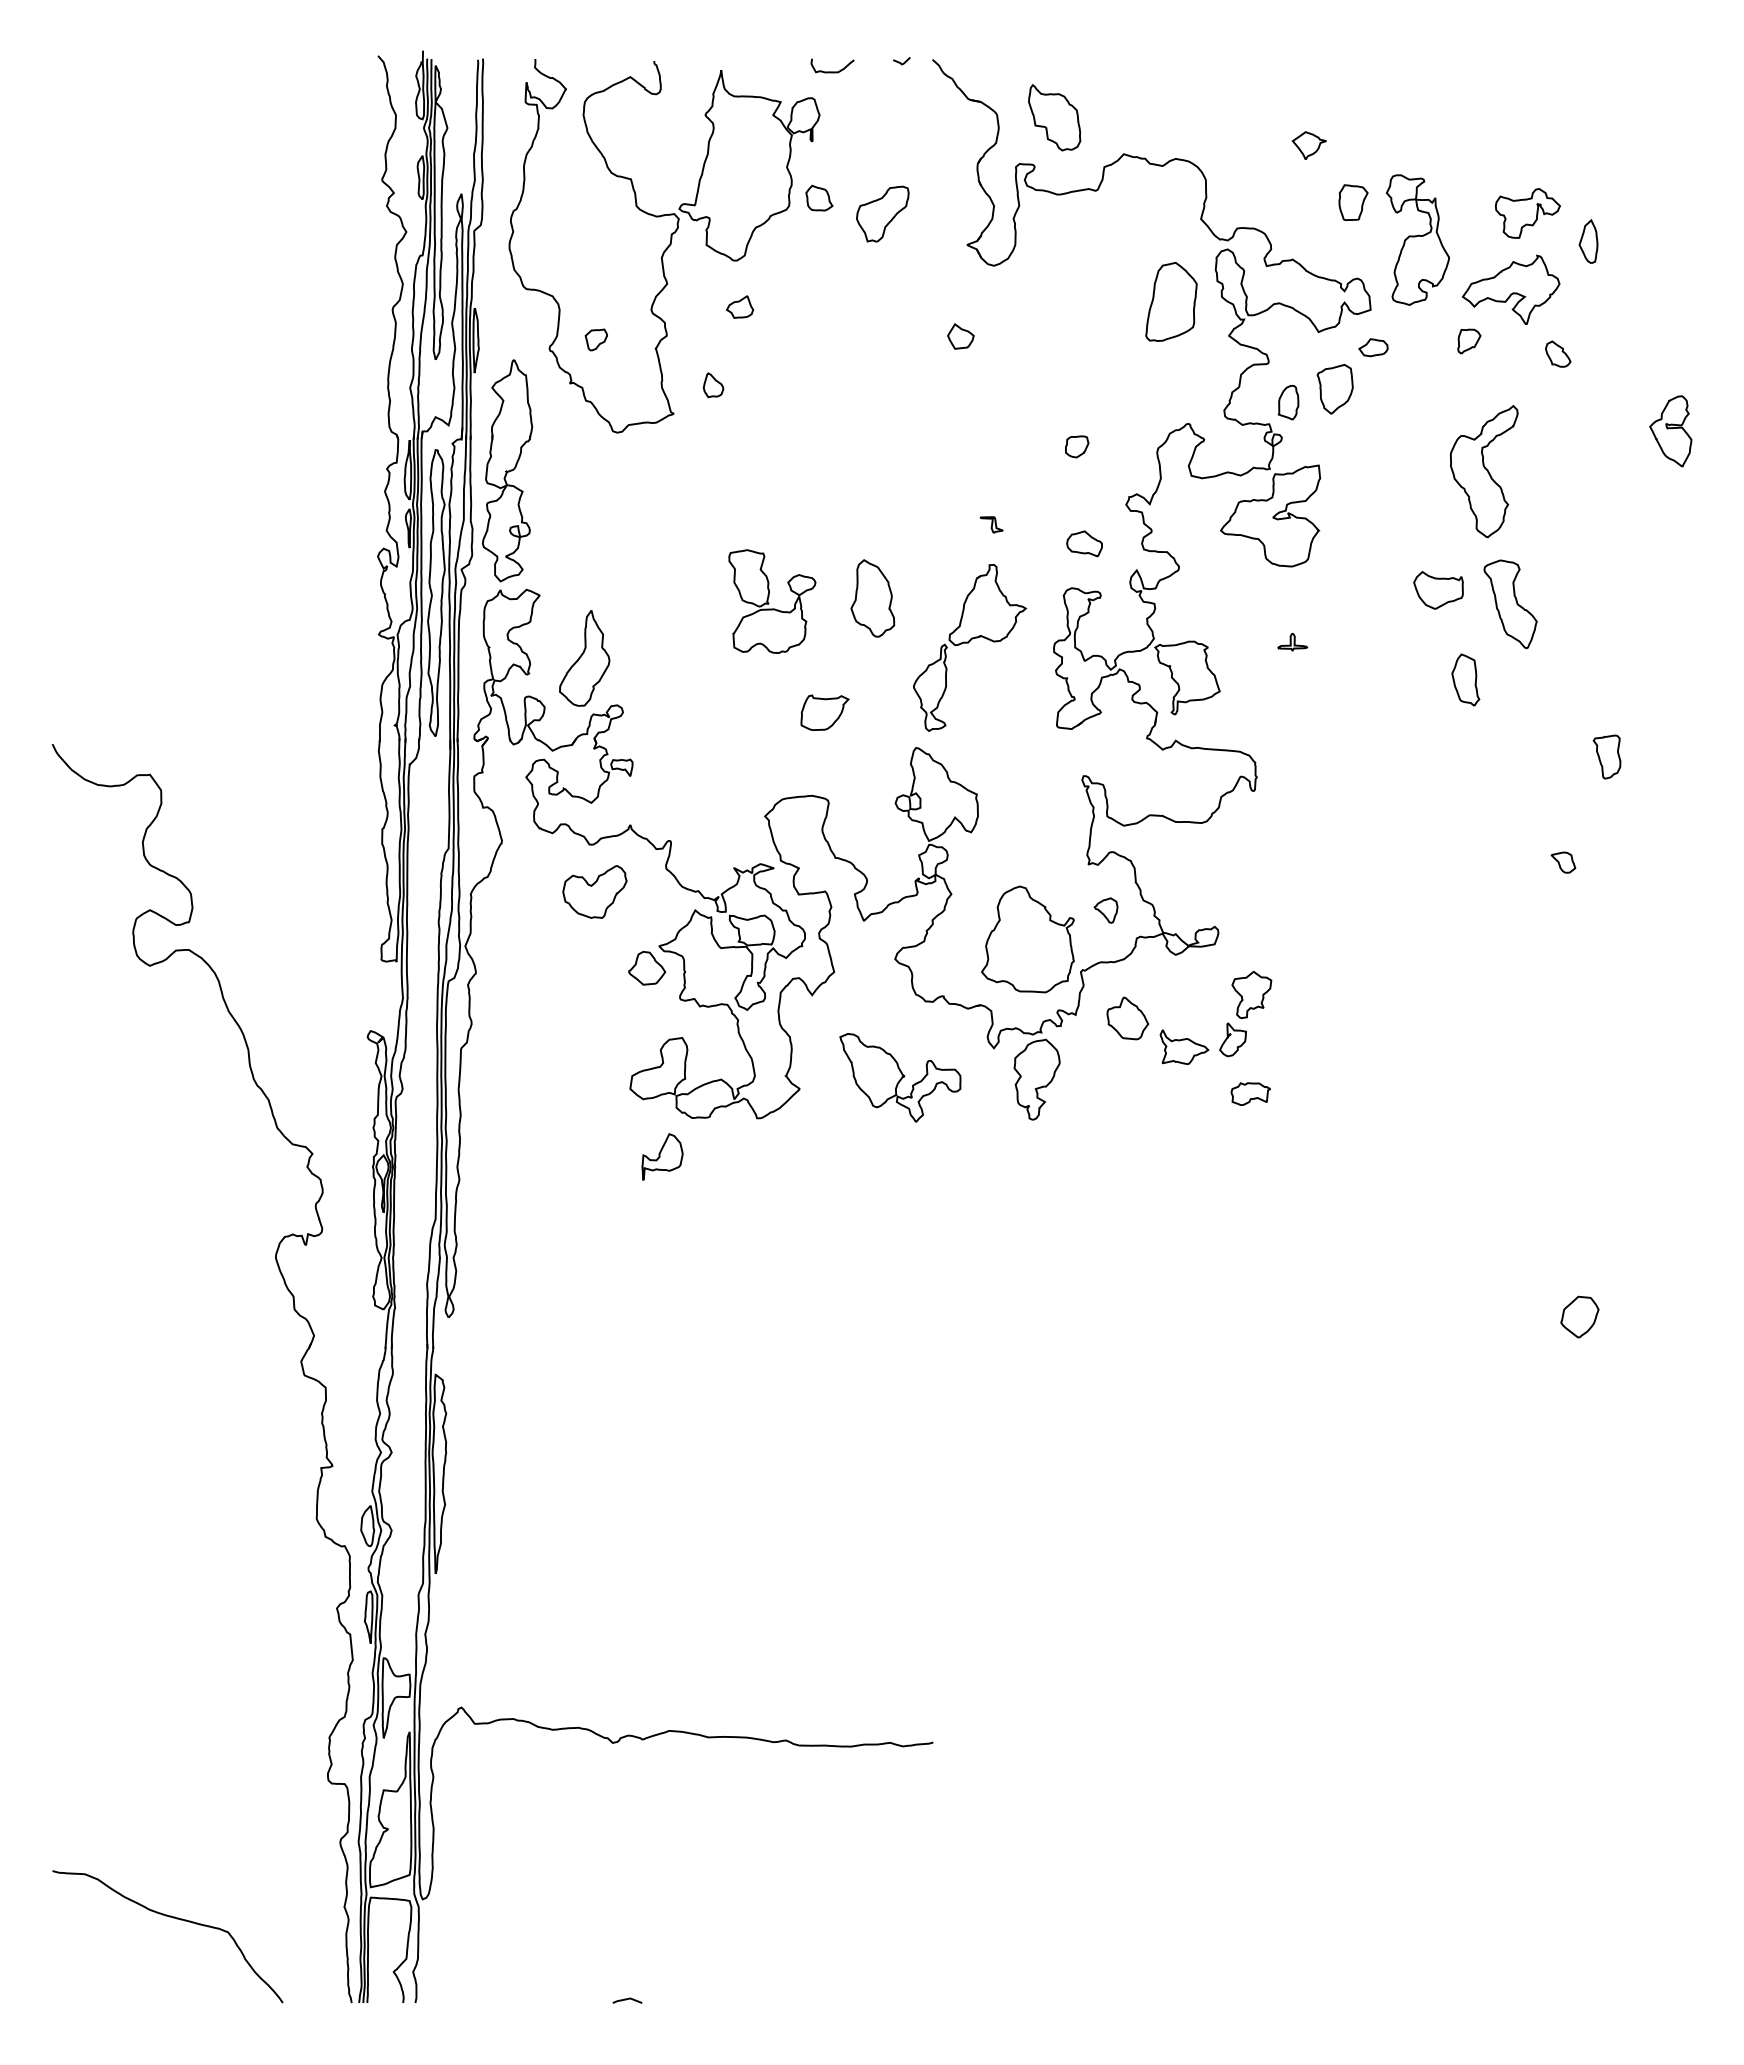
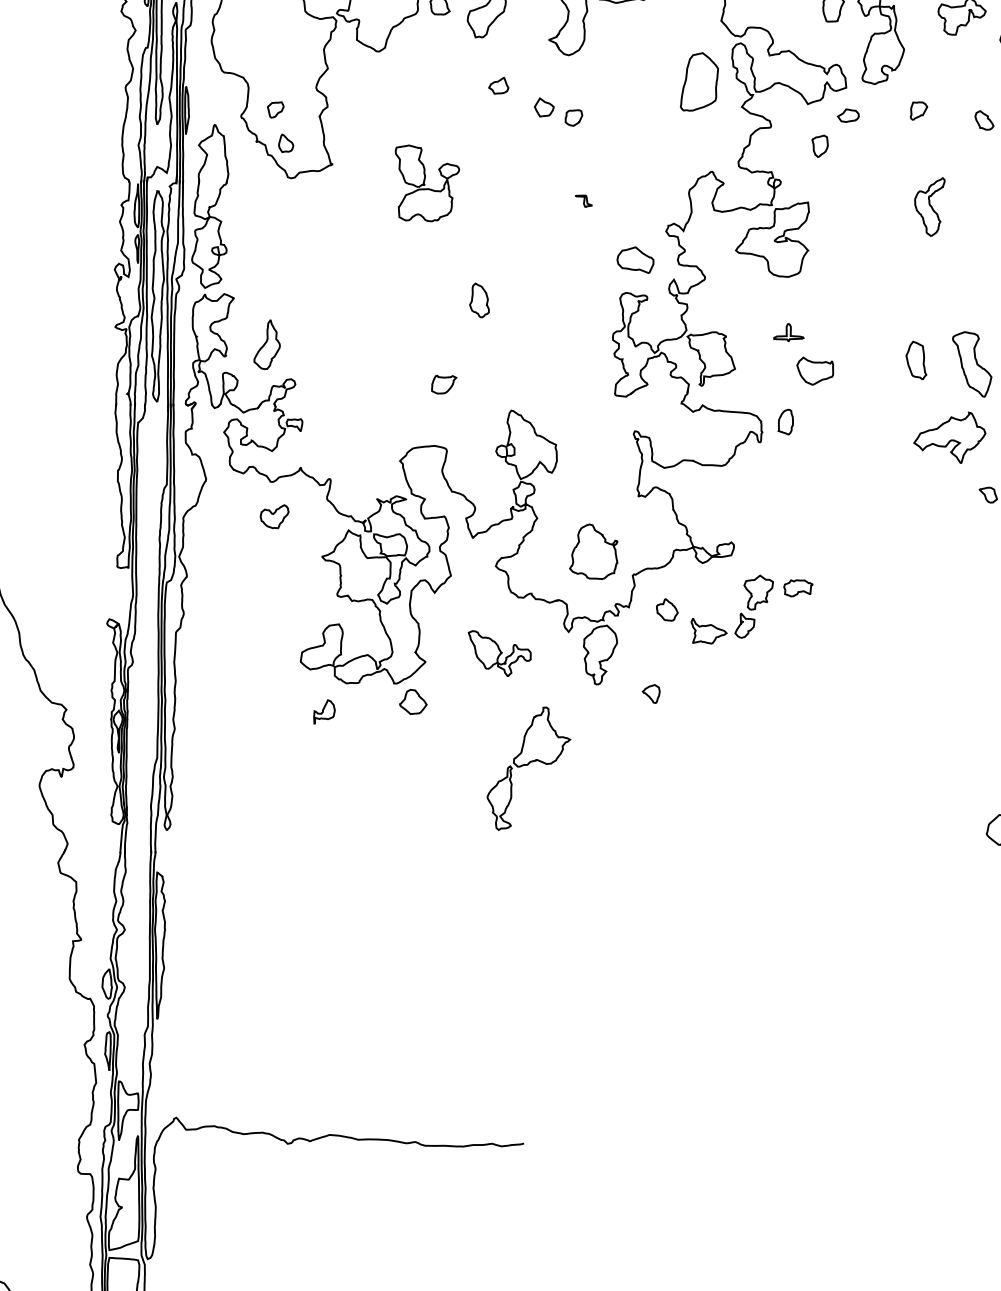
part: (1510, 289) -> (949, 437), moved
part: (740, 306) -> (499, 85), moved
part: (713, 385) -> (286, 143), moved
part: (1334, 389) -> (819, 146), size x0.6
part: (1288, 402) -> (785, 422), moved
part: (1077, 446) -> (574, 117), moved
part: (1483, 471) -> (929, 206), size x0.6
part: (991, 524) -> (583, 201), moved
part: (1084, 543) -> (635, 259), size x1.4
part: (1438, 590) -> (815, 371), moved
part: (872, 598) -> (479, 300), size x0.6
part: (772, 601) -> (427, 183), moved
part: (1510, 604) -> (972, 364), moved
part: (1292, 642) -> (788, 332), size x1.4
part: (970, 647) -> (529, 768), moved
part: (584, 658) -> (266, 344), size x0.7
part: (824, 712) -> (443, 384), size x0.7
part: (594, 891) -> (274, 516), size x0.6
part: (1105, 910) -> (650, 694), moved
part: (1027, 939) -> (593, 551), size x0.7
part: (647, 967) -> (413, 701), moved
part: (1127, 1018) -> (667, 609), size x0.7
part: (900, 1077) -> (499, 653), size x0.7
part: (1250, 1093) -> (798, 587), moved
part: (662, 1156) -> (324, 711), size x0.7

